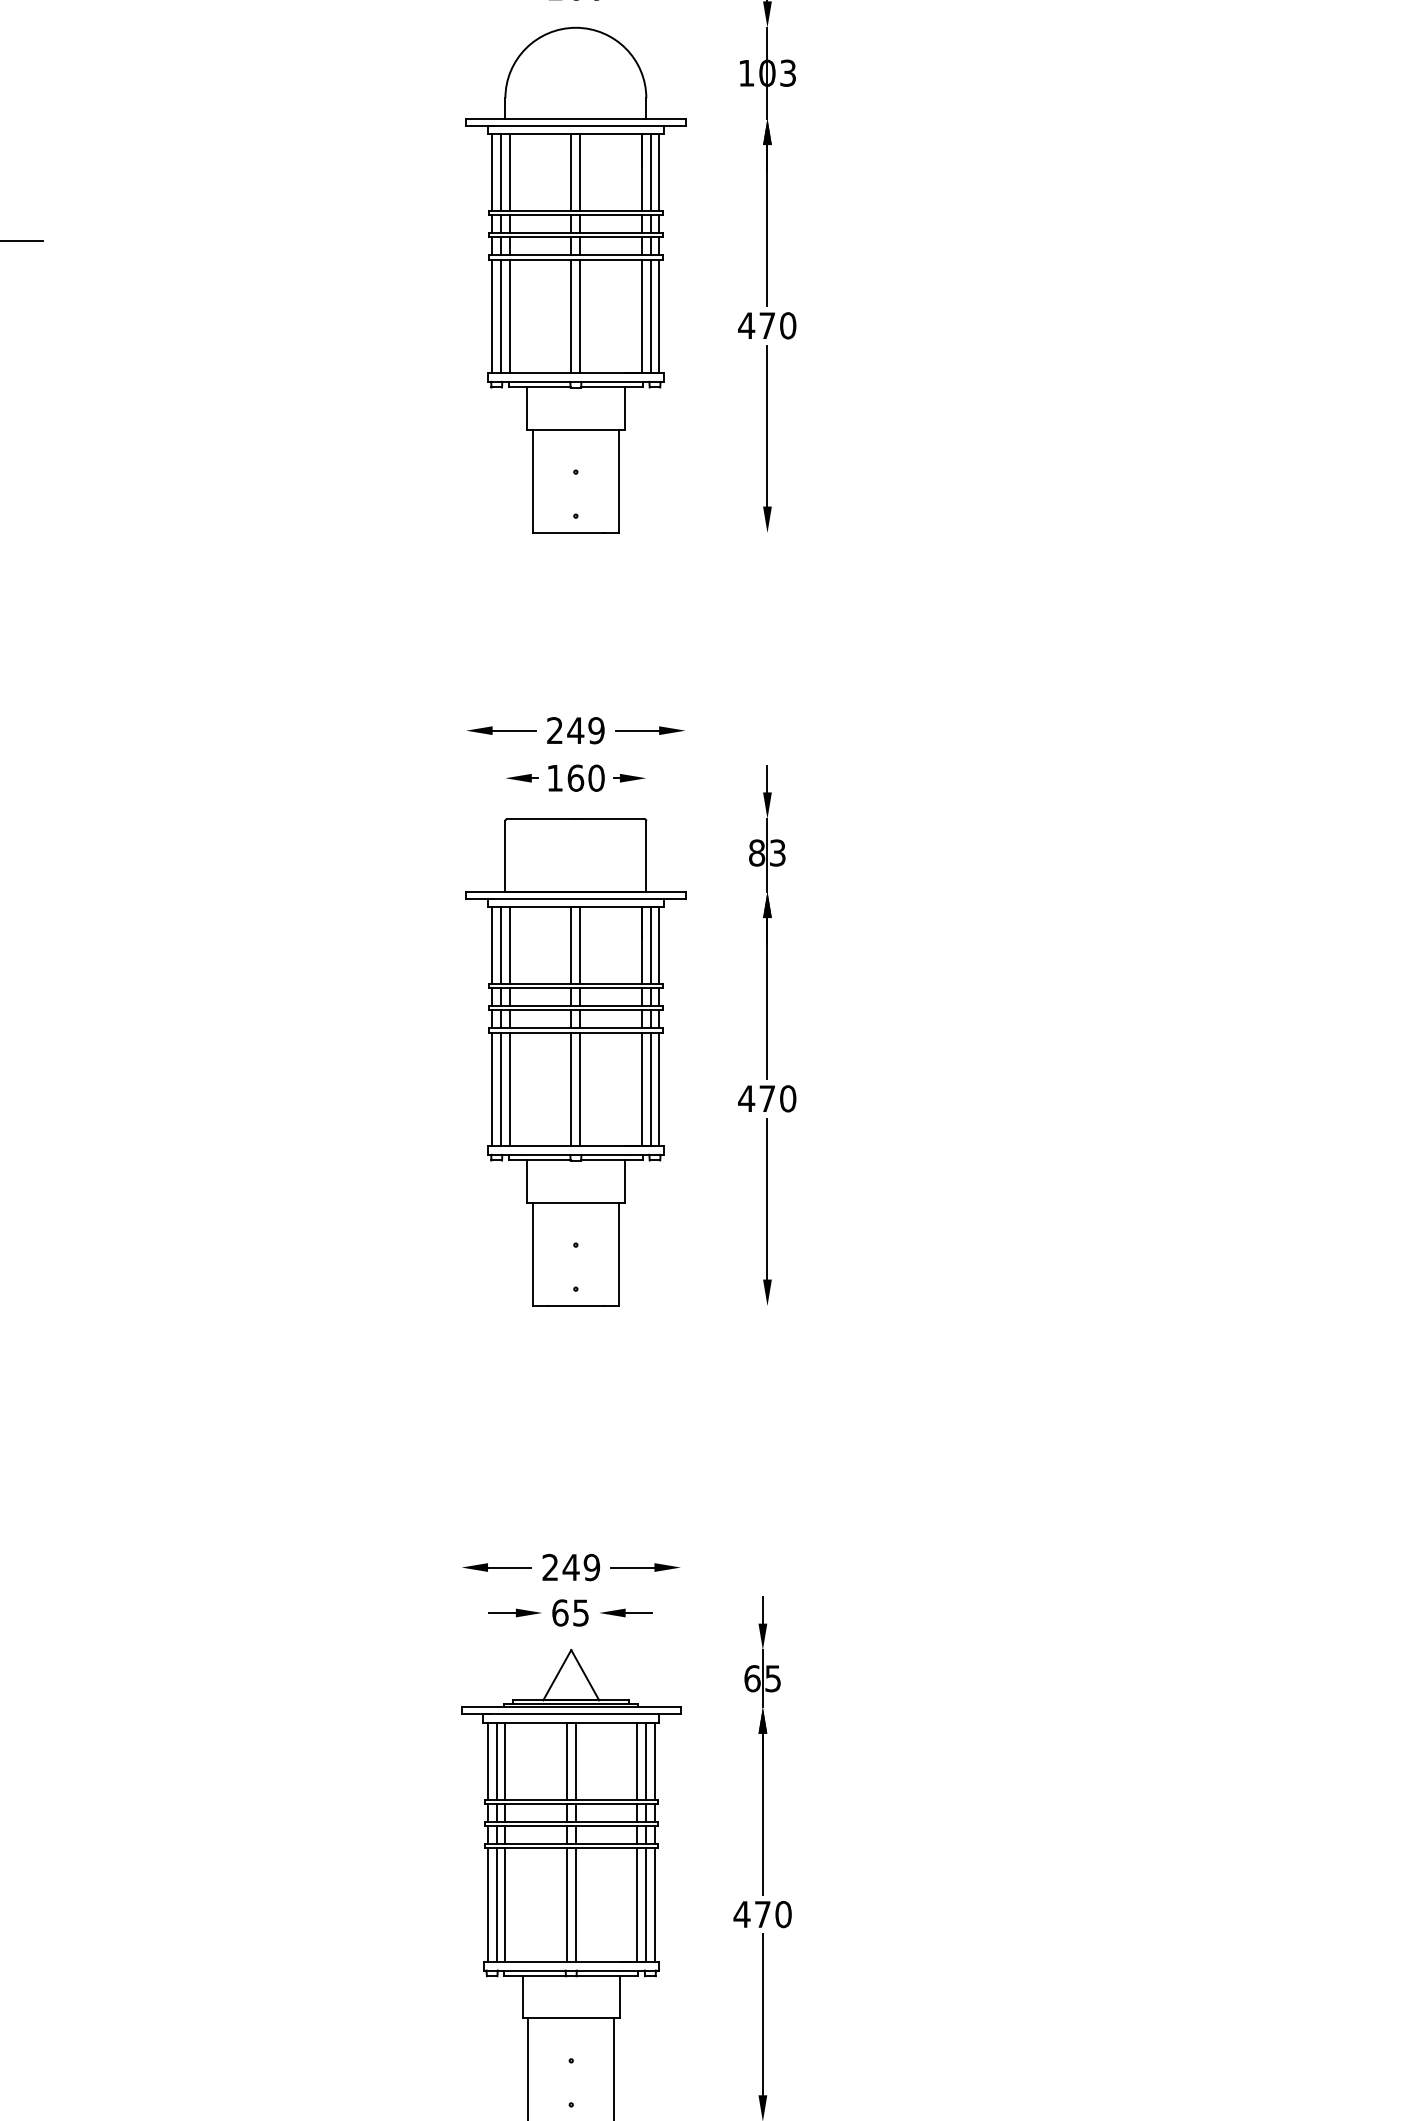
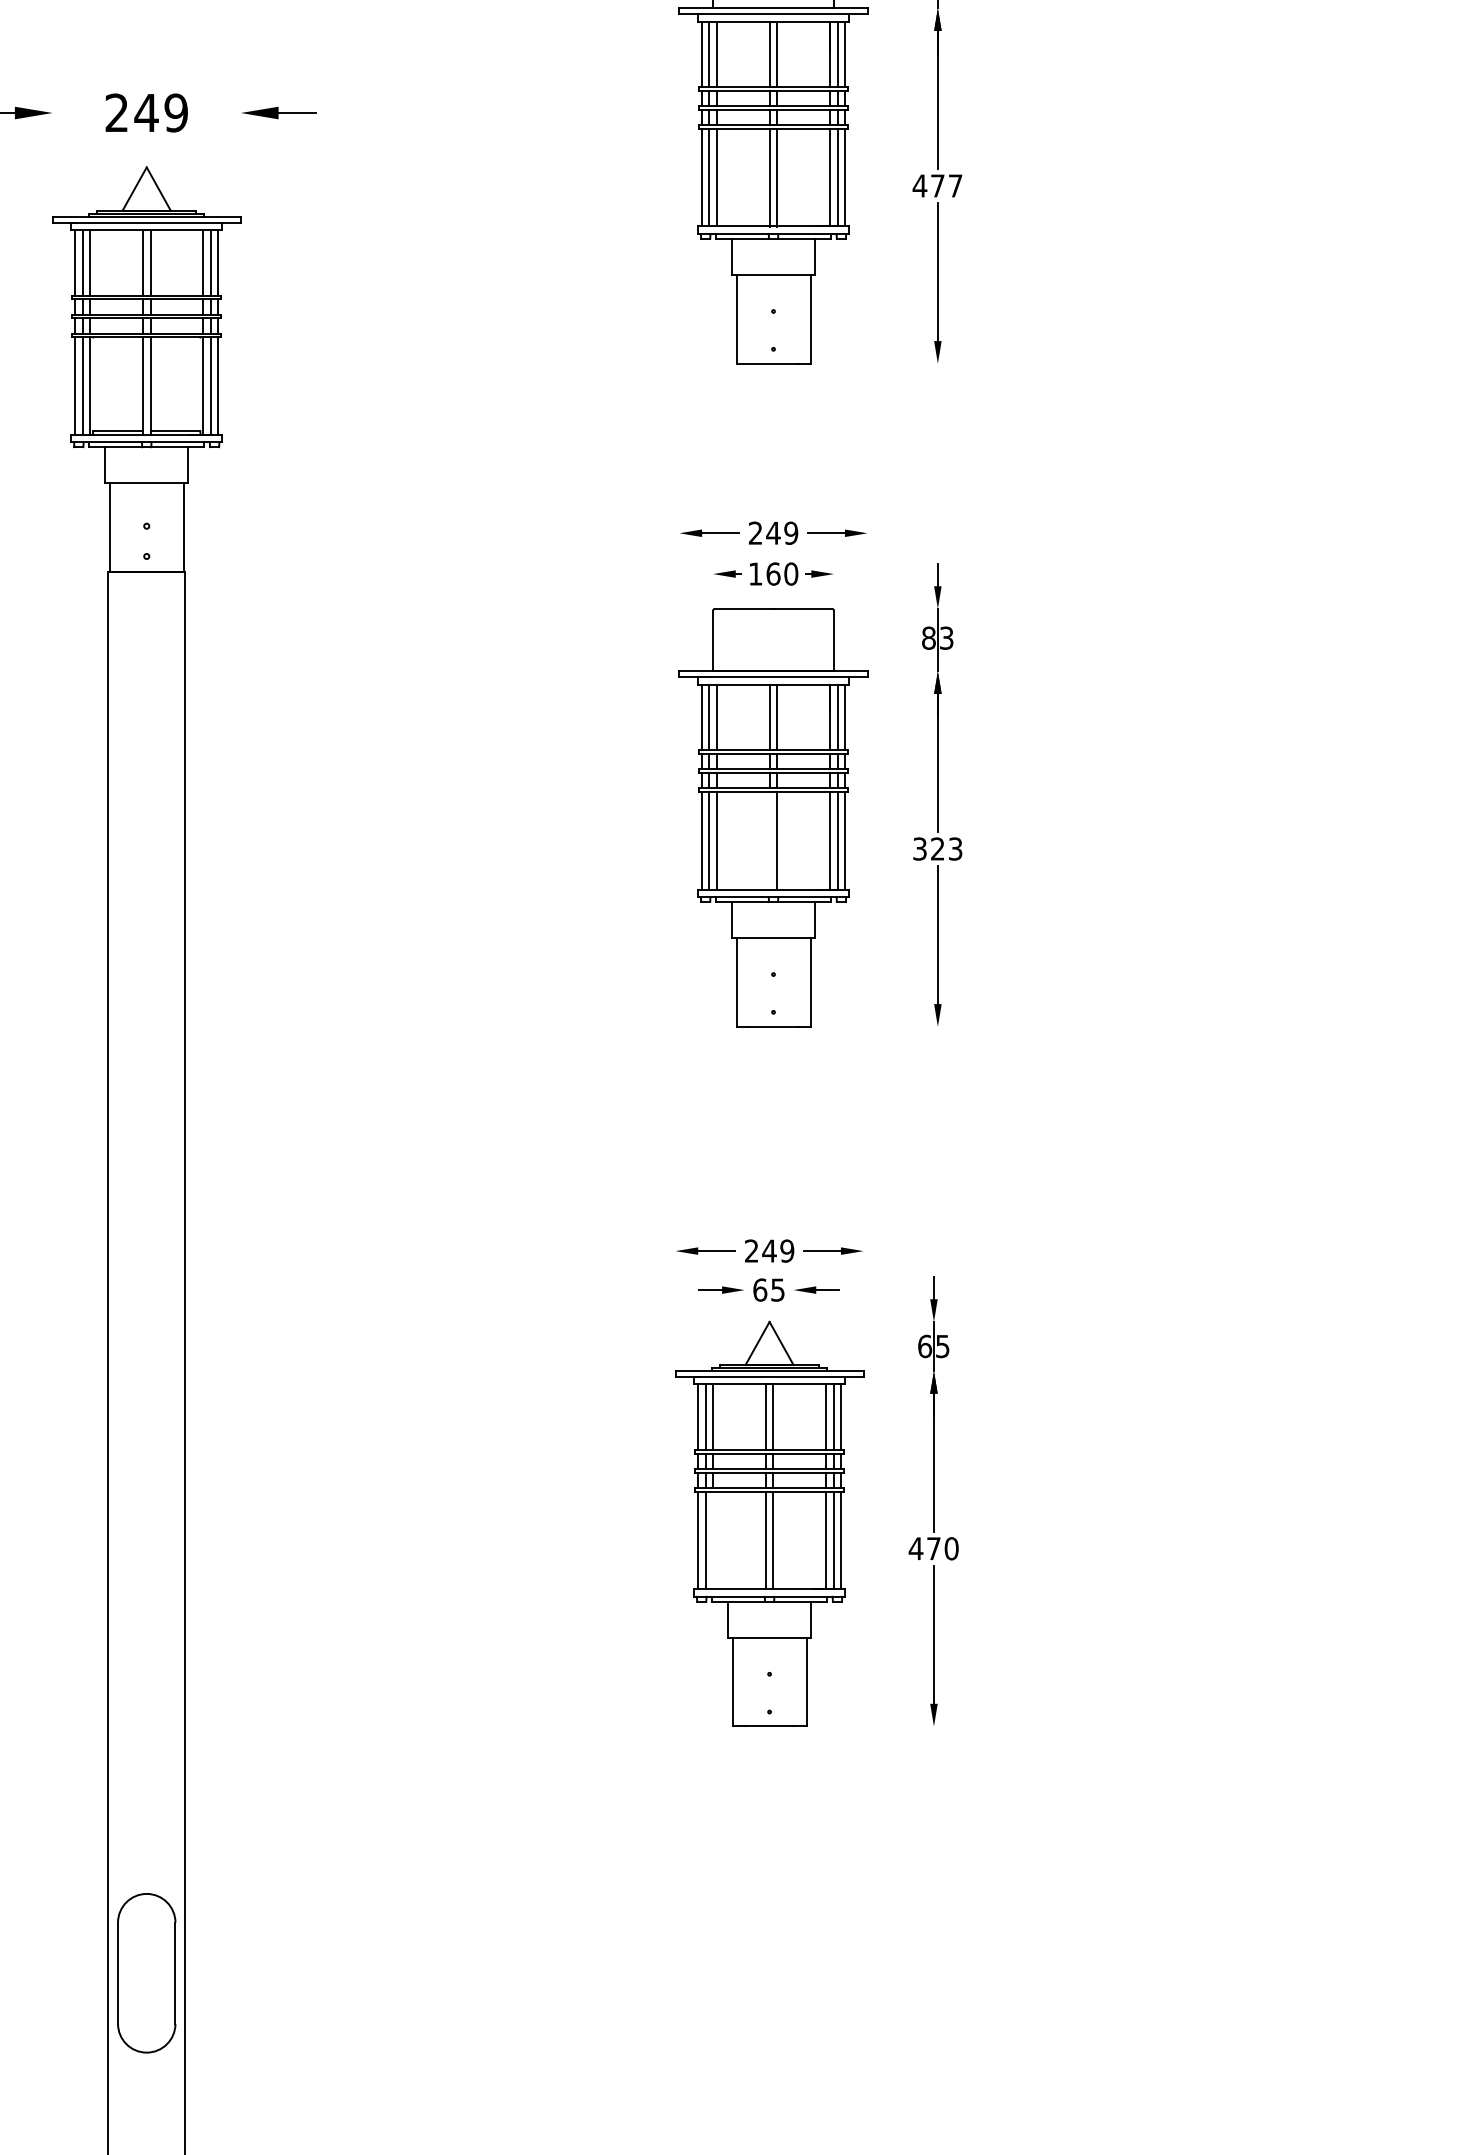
text: (788, 325) -> (955, 185), 470 -> 477
line: (571, 1088) -> (769, 840), removed
text: (767, 1098) -> (937, 848), 470 -> 323
line: (505, 1904) -> (713, 1540), removed

